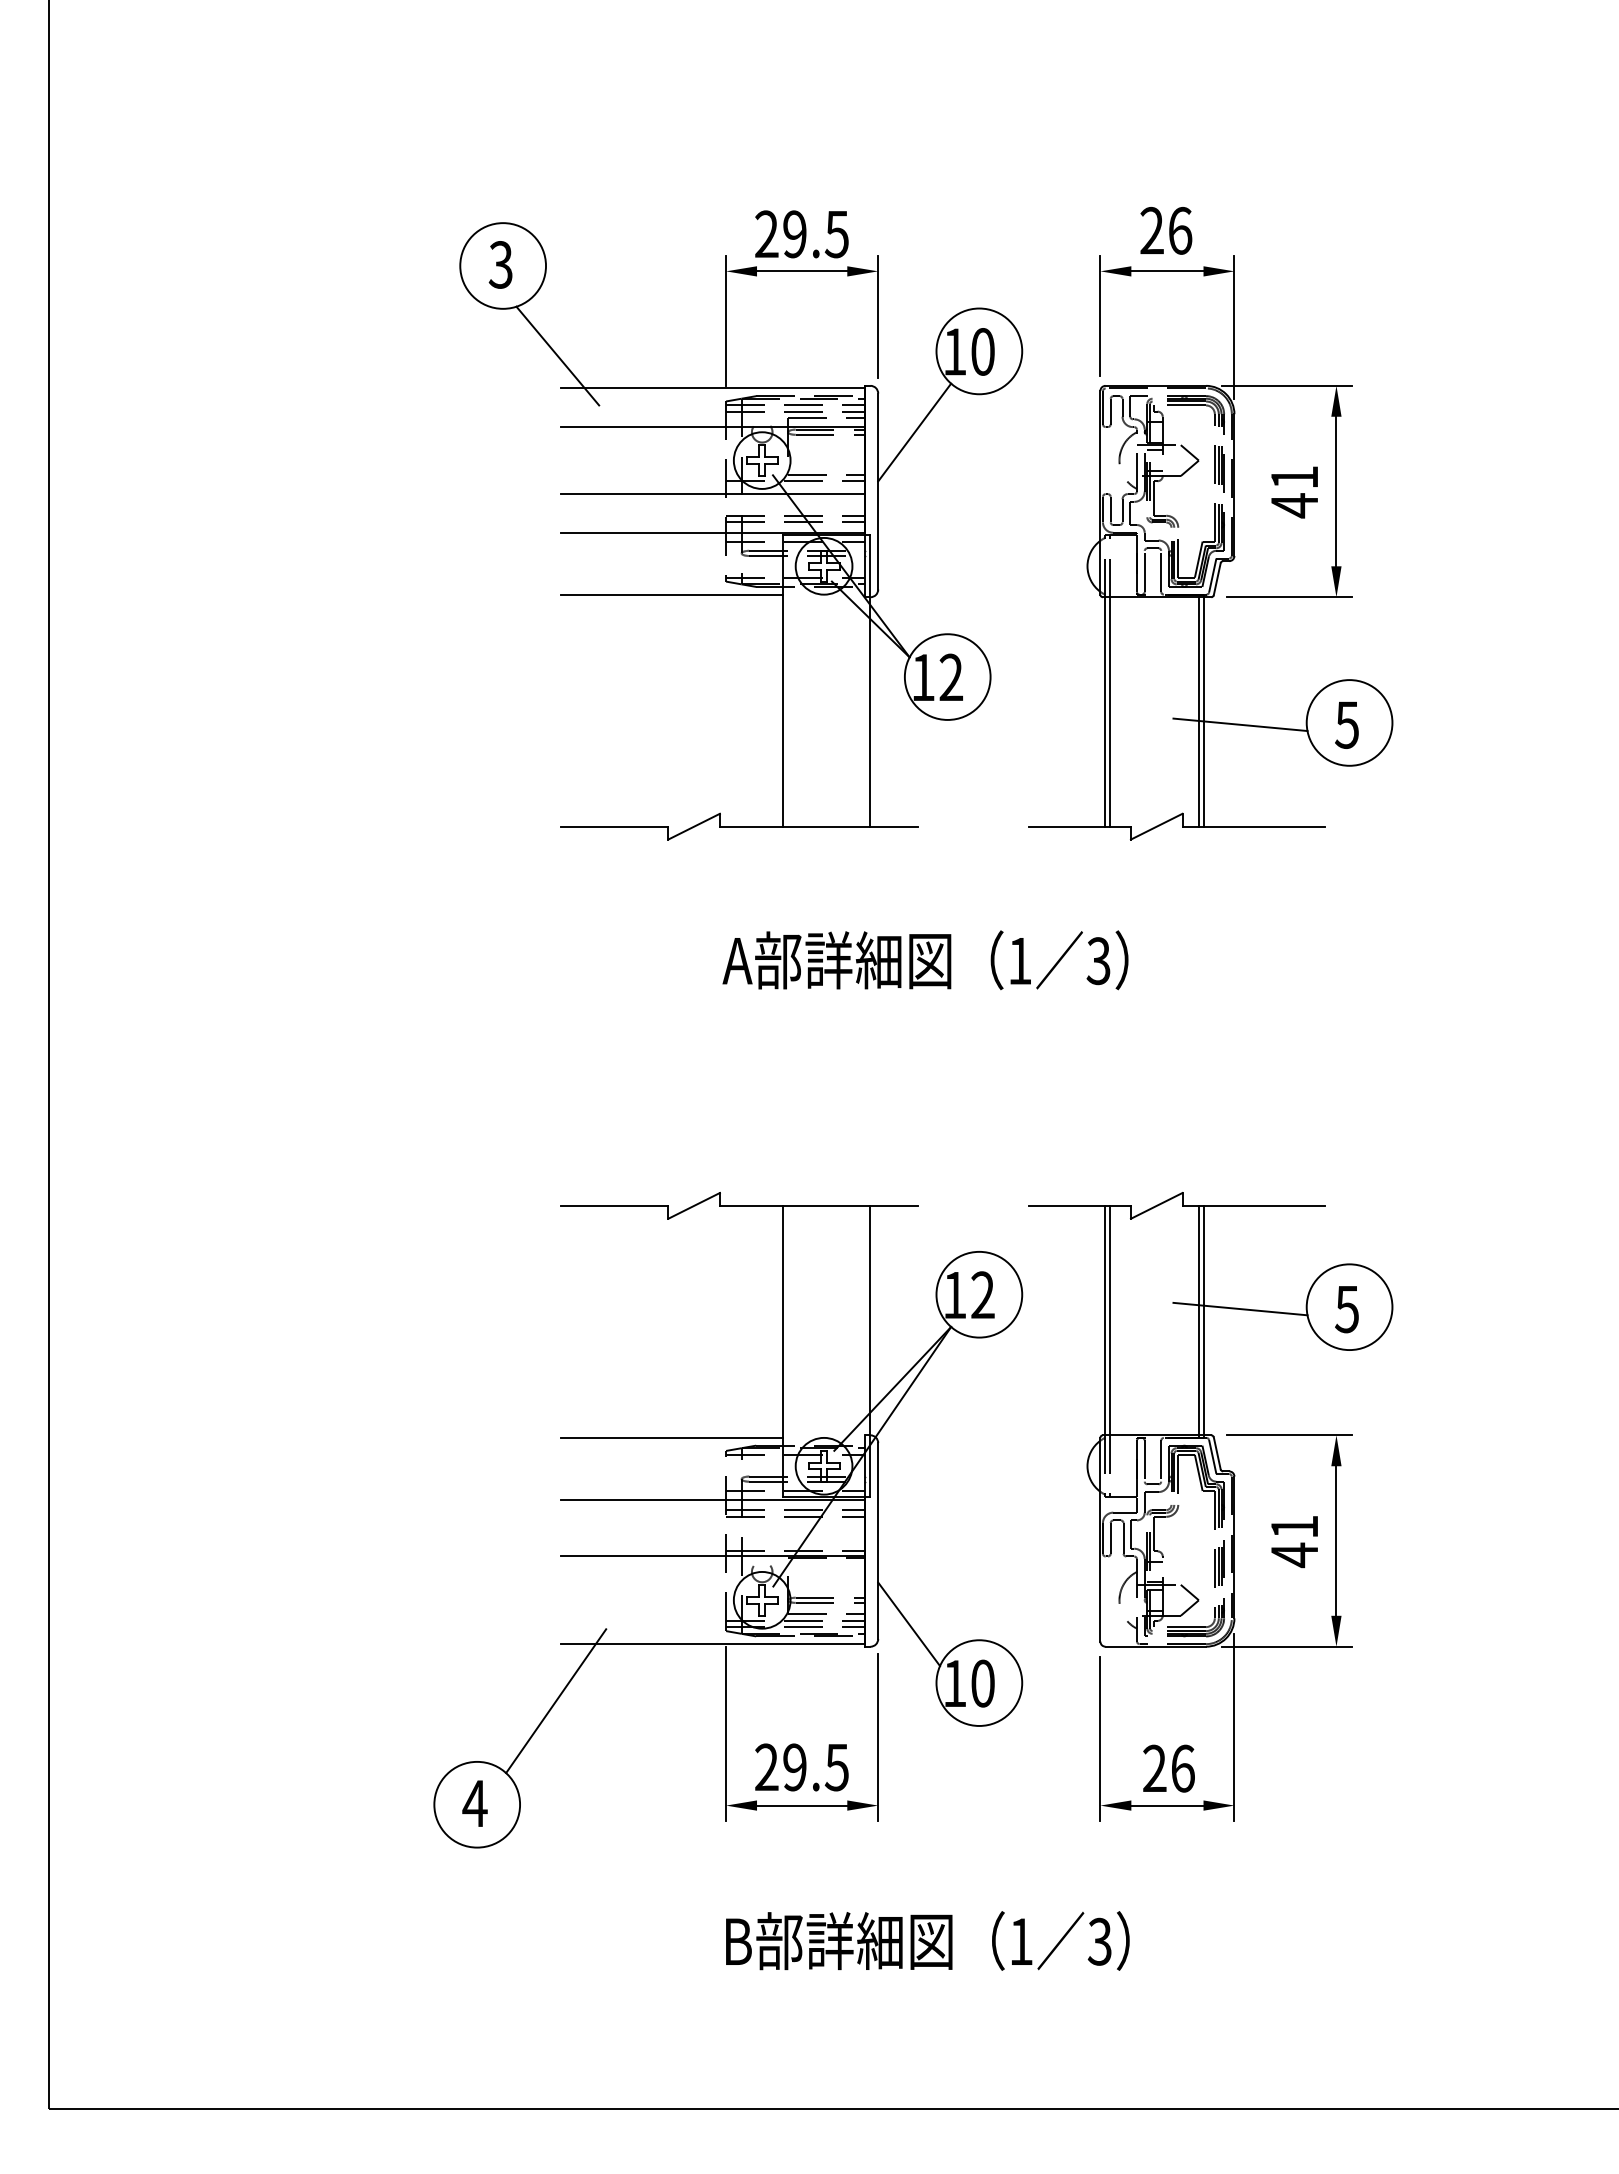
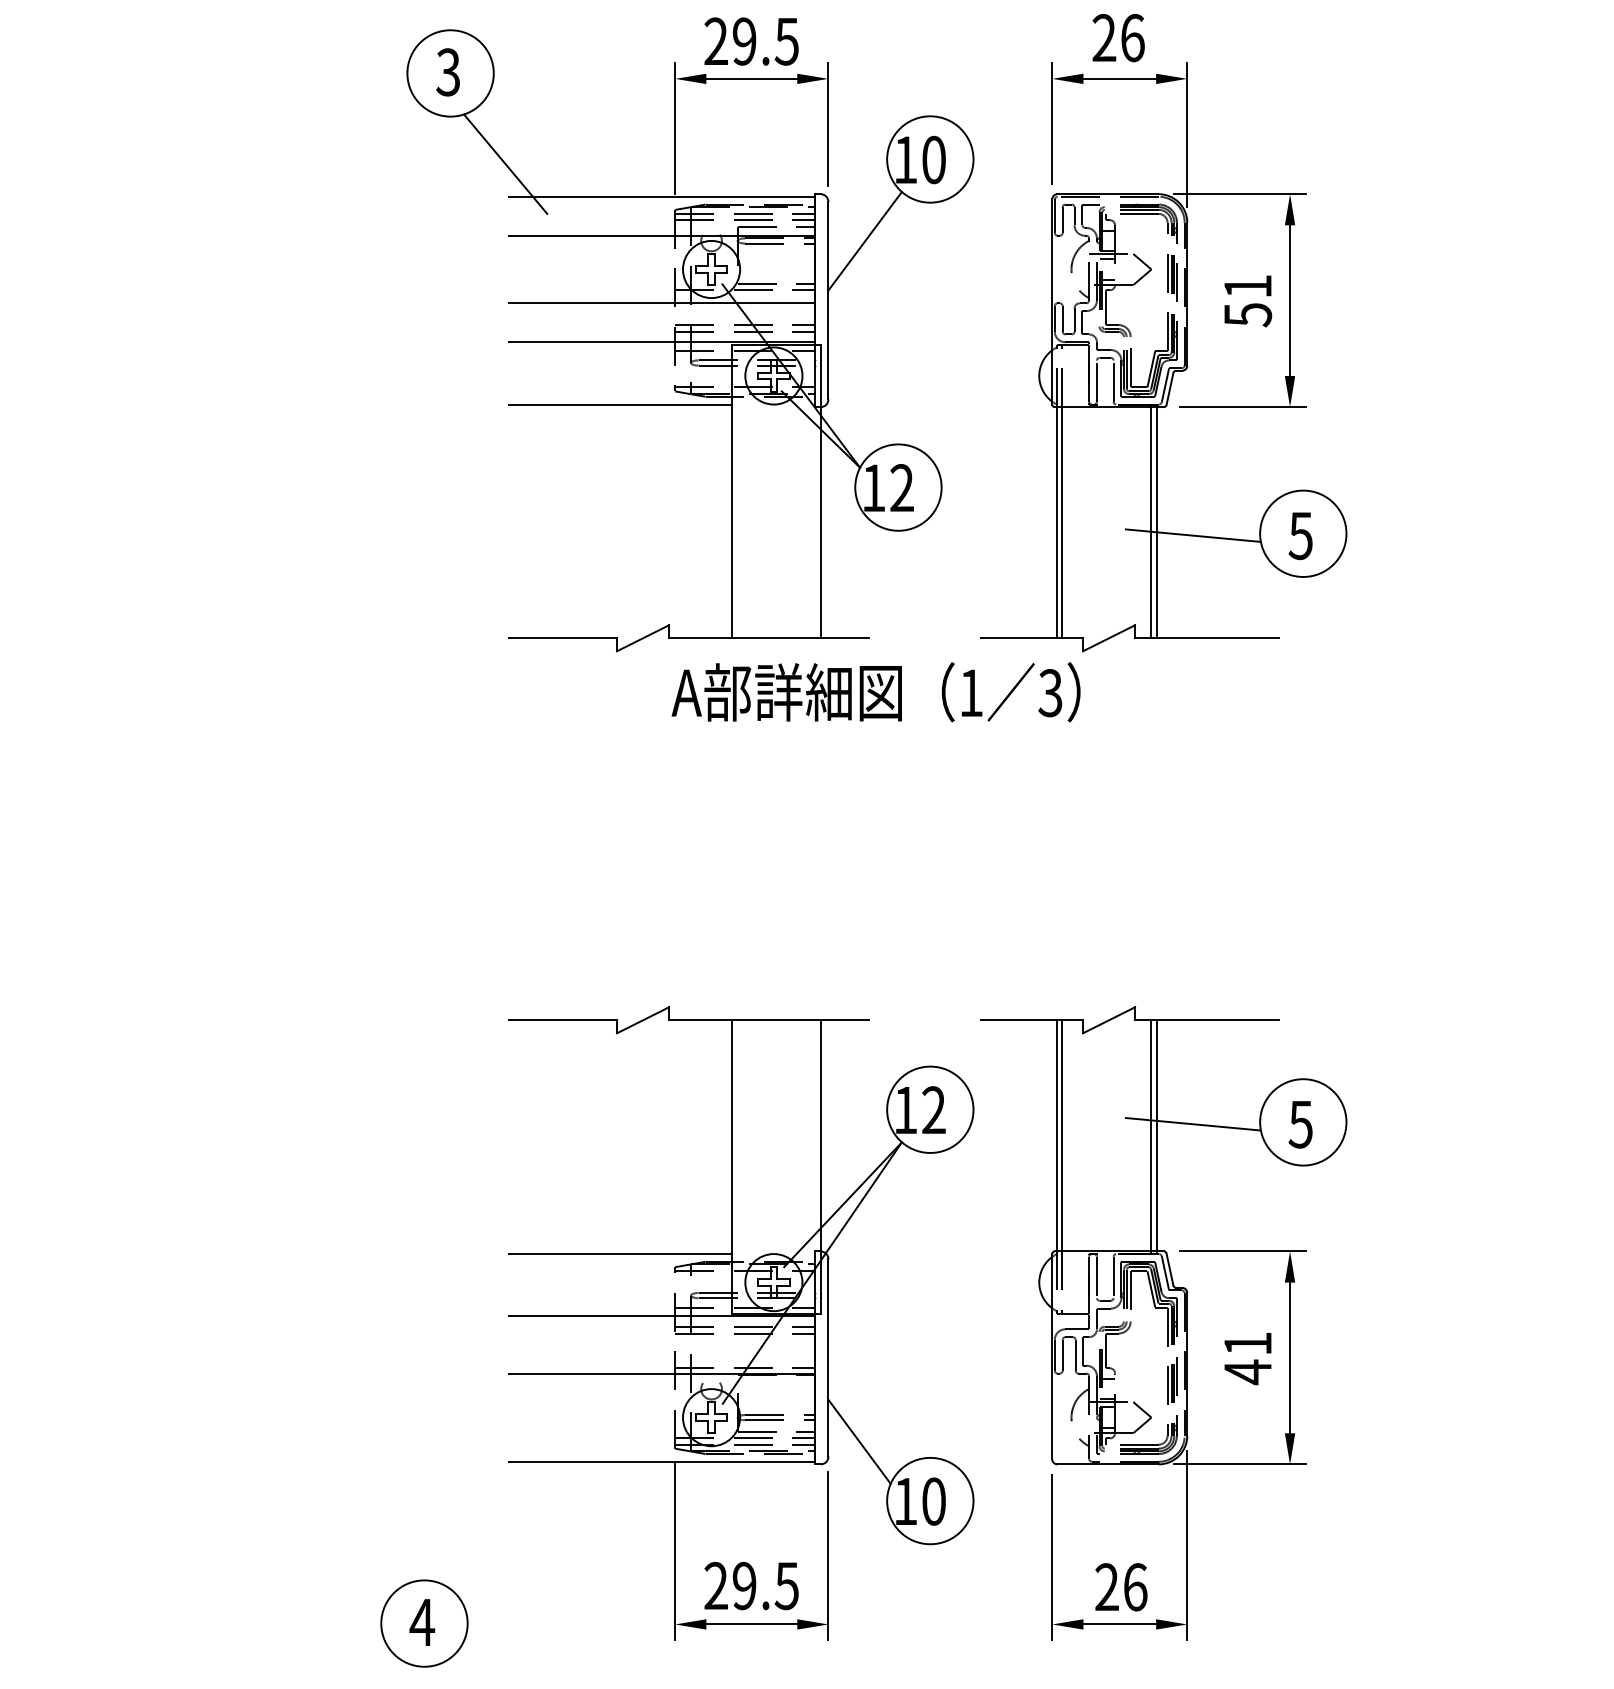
text: (1294, 505) -> (1247, 314), 41 -> 51
text: (925, 960) -> (876, 692), moved
line: (556, 1701) -> (504, 1519), removed

